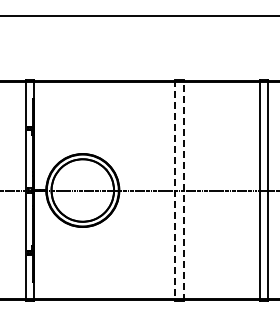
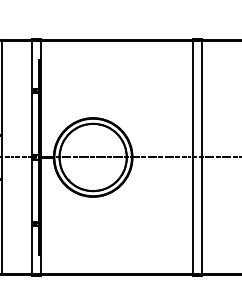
line: (183, 190) -> (201, 157), dashed -> solid
line: (175, 191) -> (192, 158), dashed -> solid

